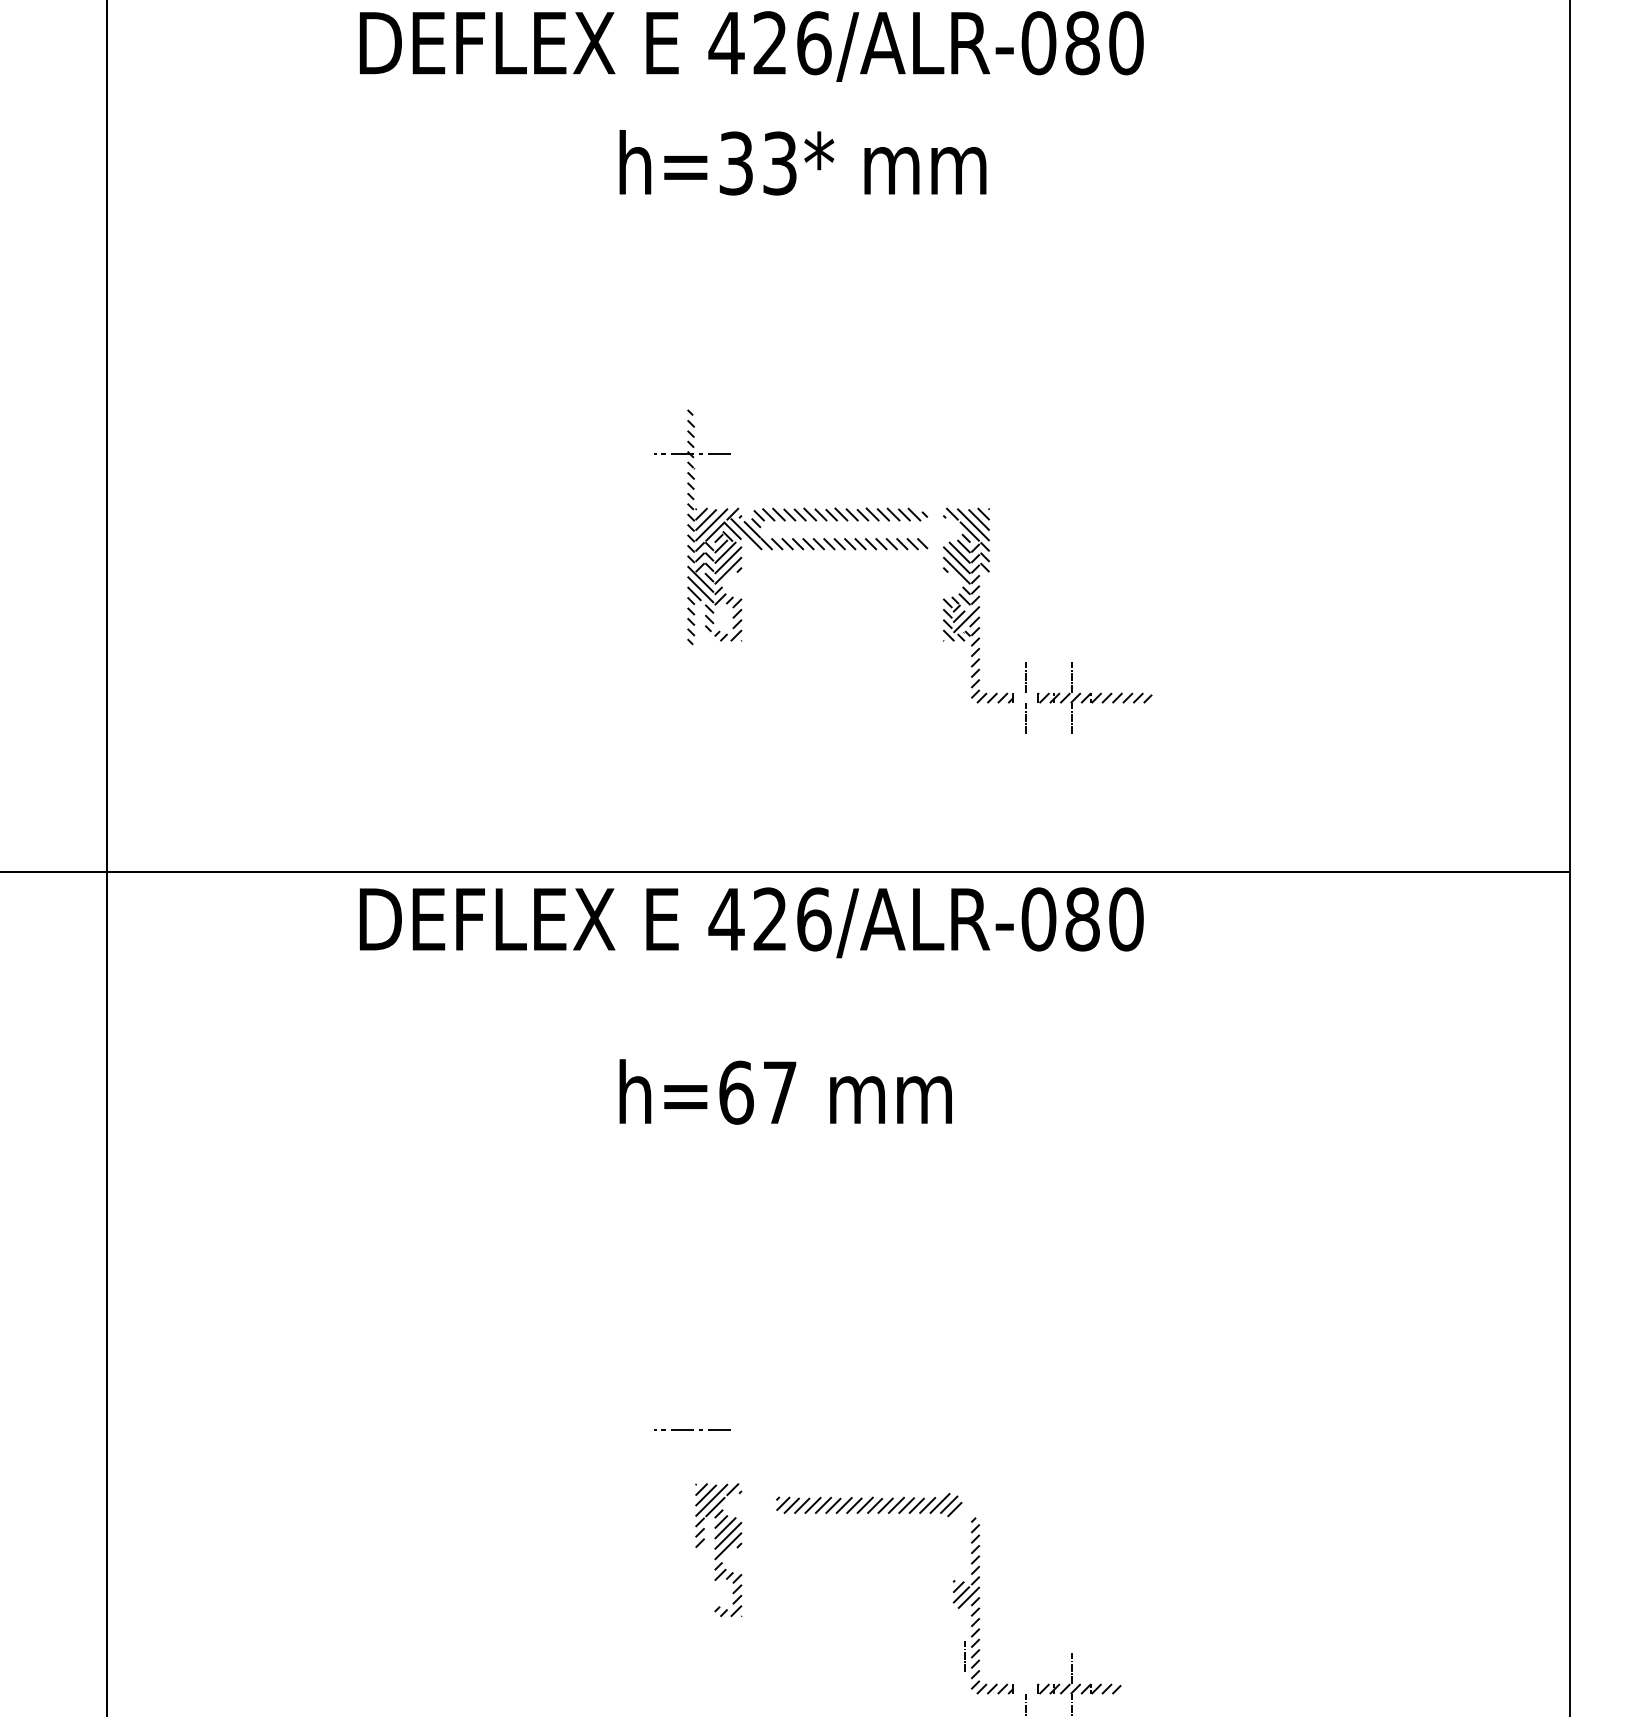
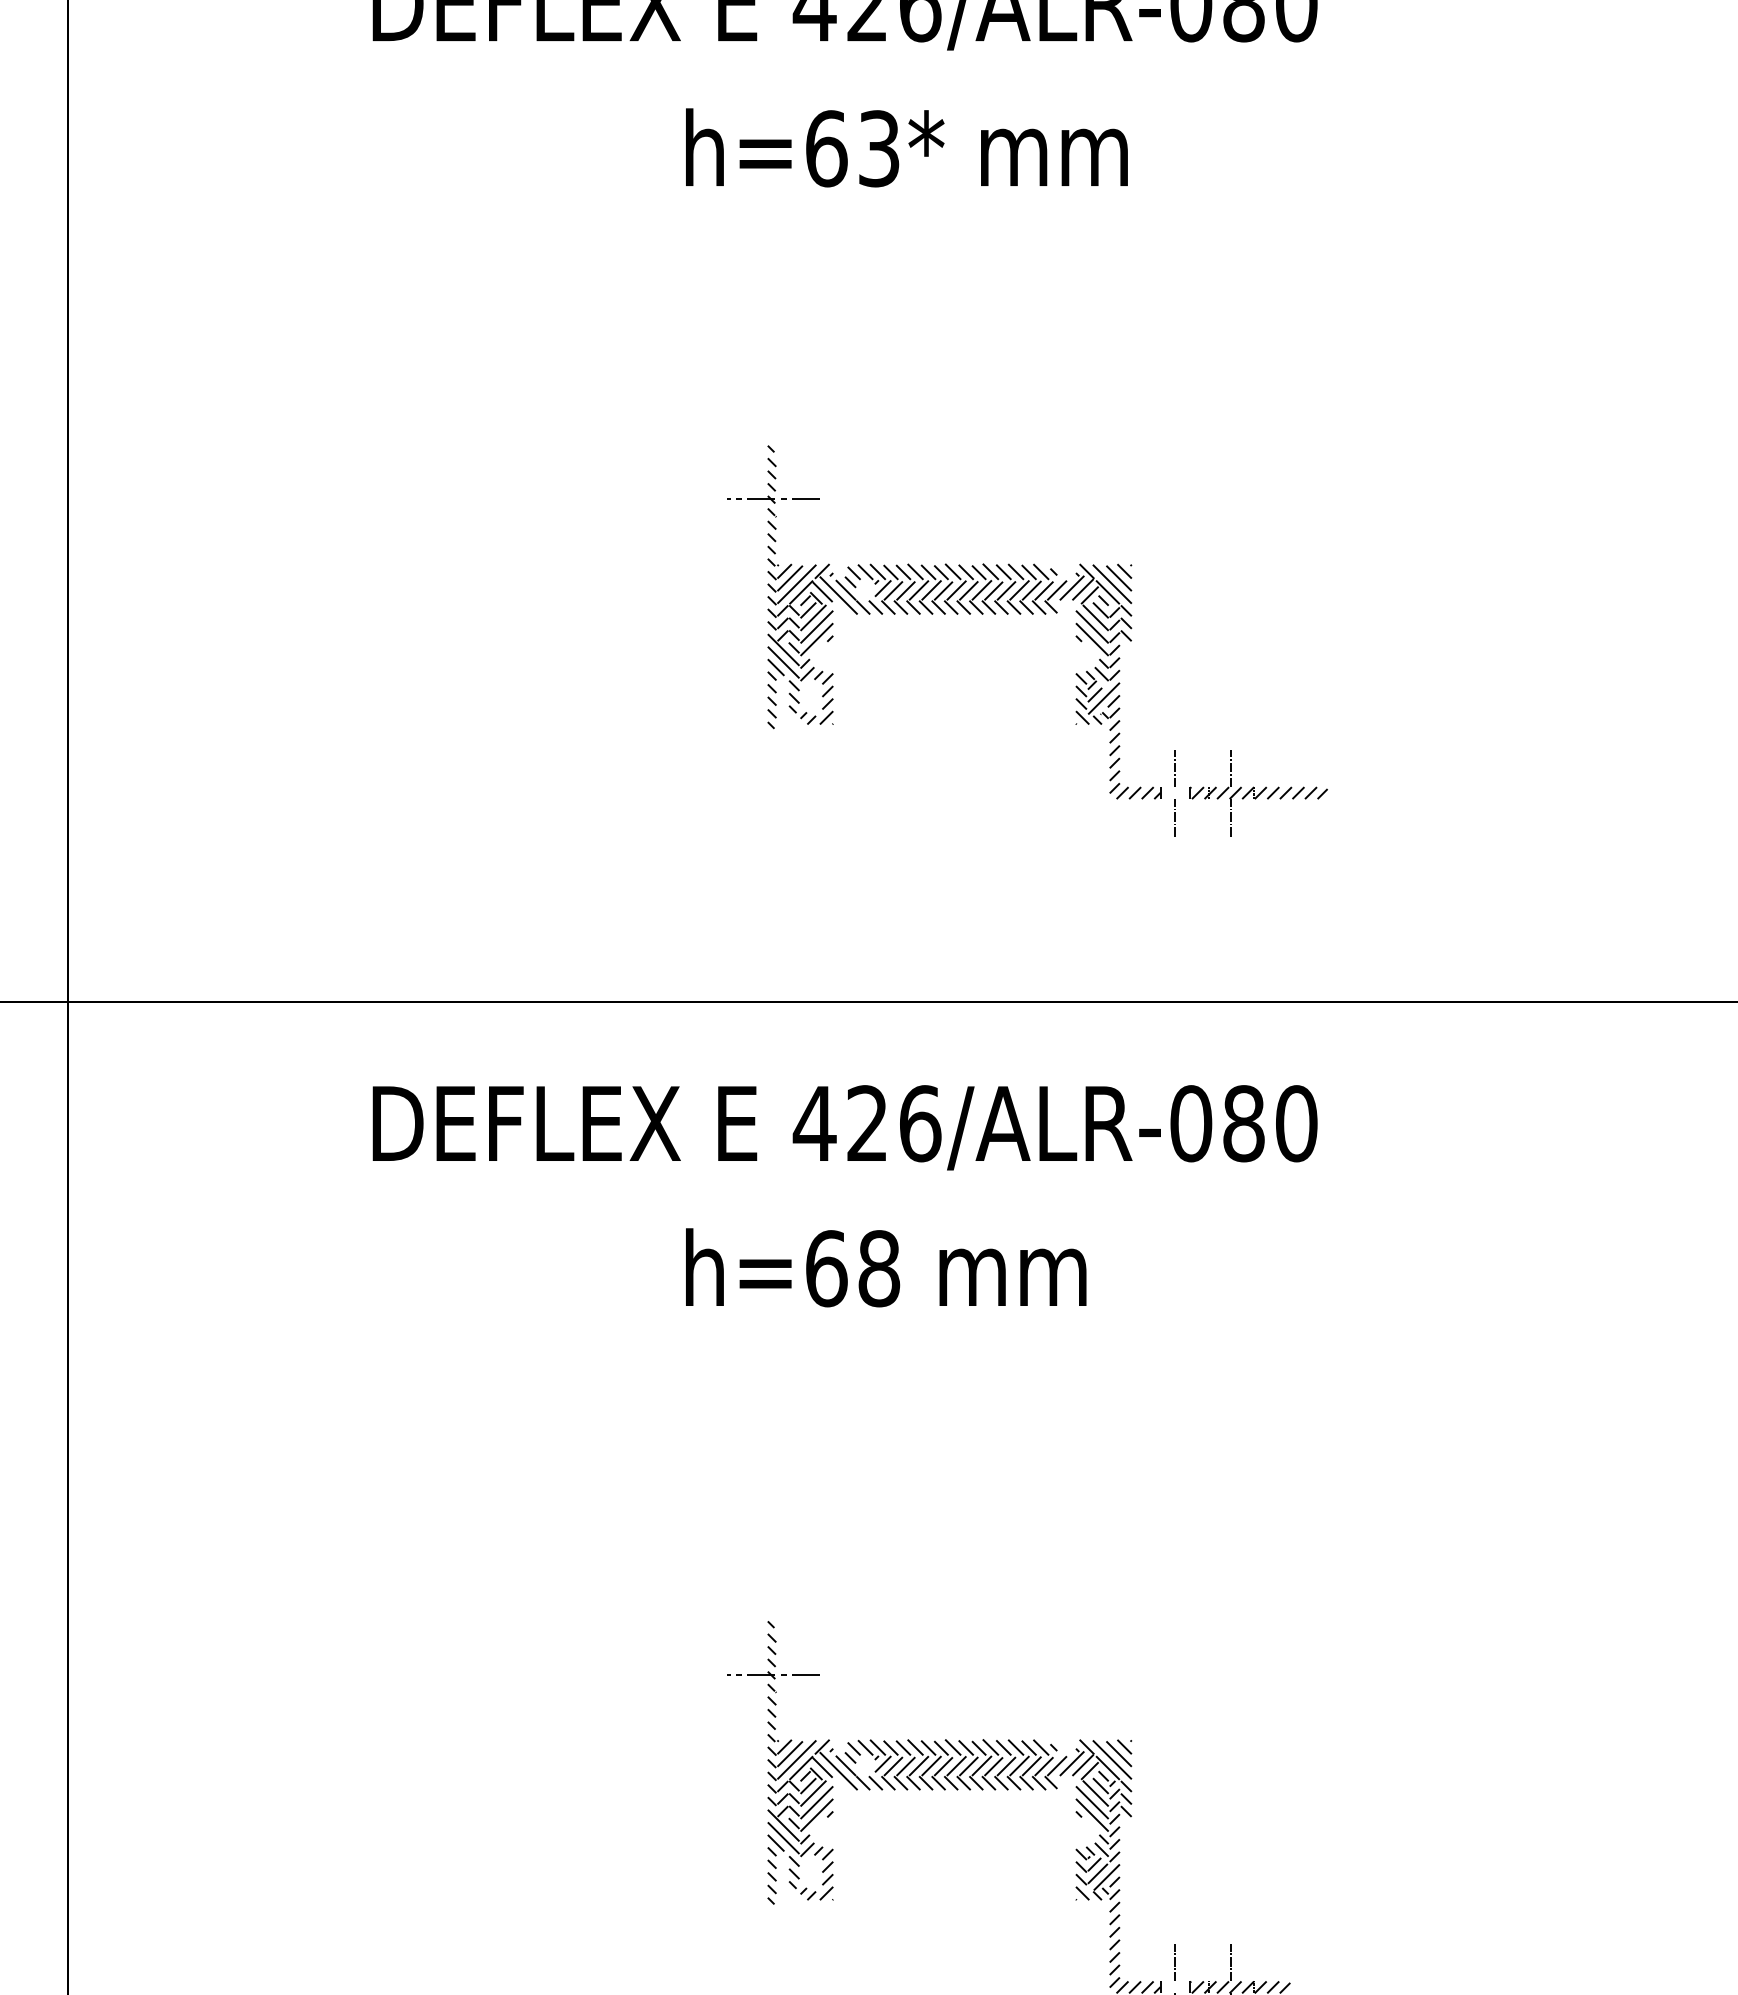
text: (736, 163) -> (826, 148), h=33* -> h=63*
hatch: (869, 529) -> (987, 589), added
text: (751, 922) -> (844, 1127), moved
text: (780, 1092) -> (879, 1268), h=67 -> h=68
hatch: (700, 1502) -> (783, 1762), added
hatch: (824, 1504) -> (932, 1764), added
hatch: (966, 1549) -> (1103, 1819), added
line: (964, 1656) -> (1175, 1962), moved

